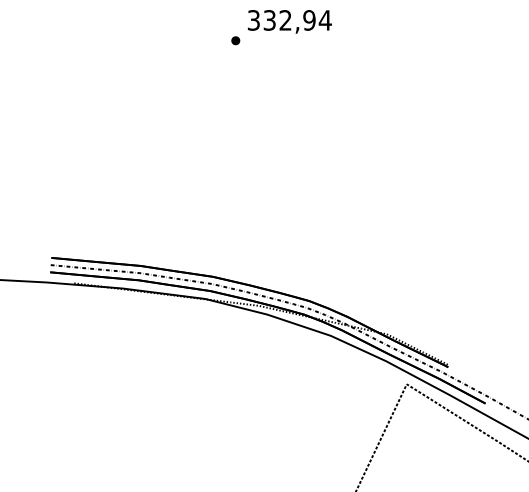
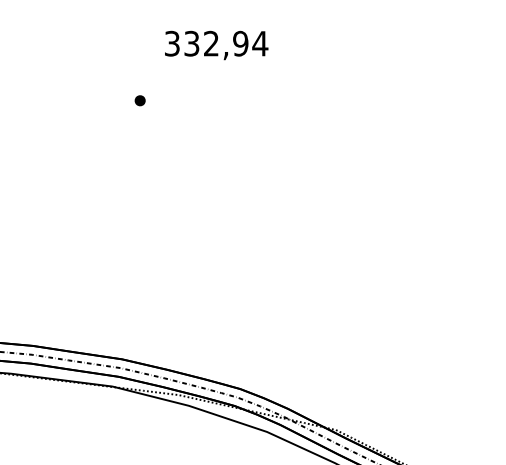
part: (235, 40) -> (139, 100), moved

